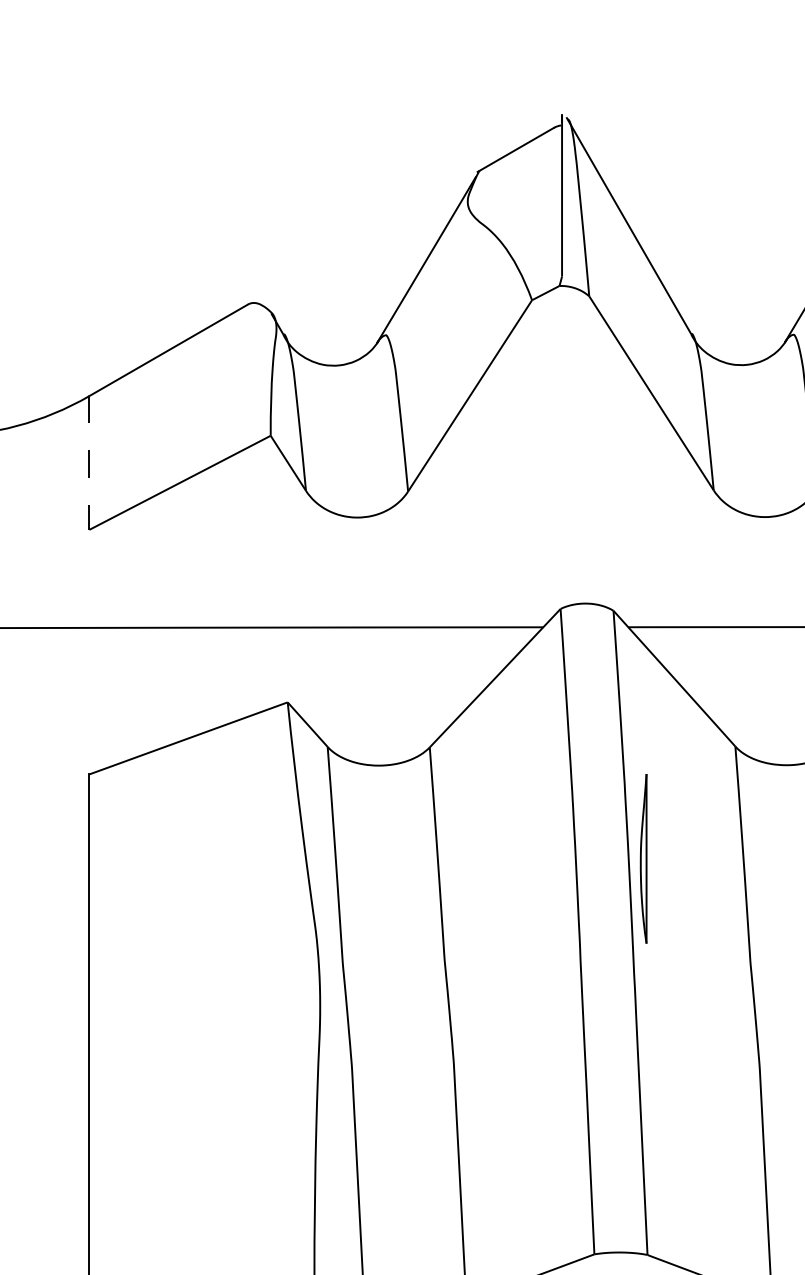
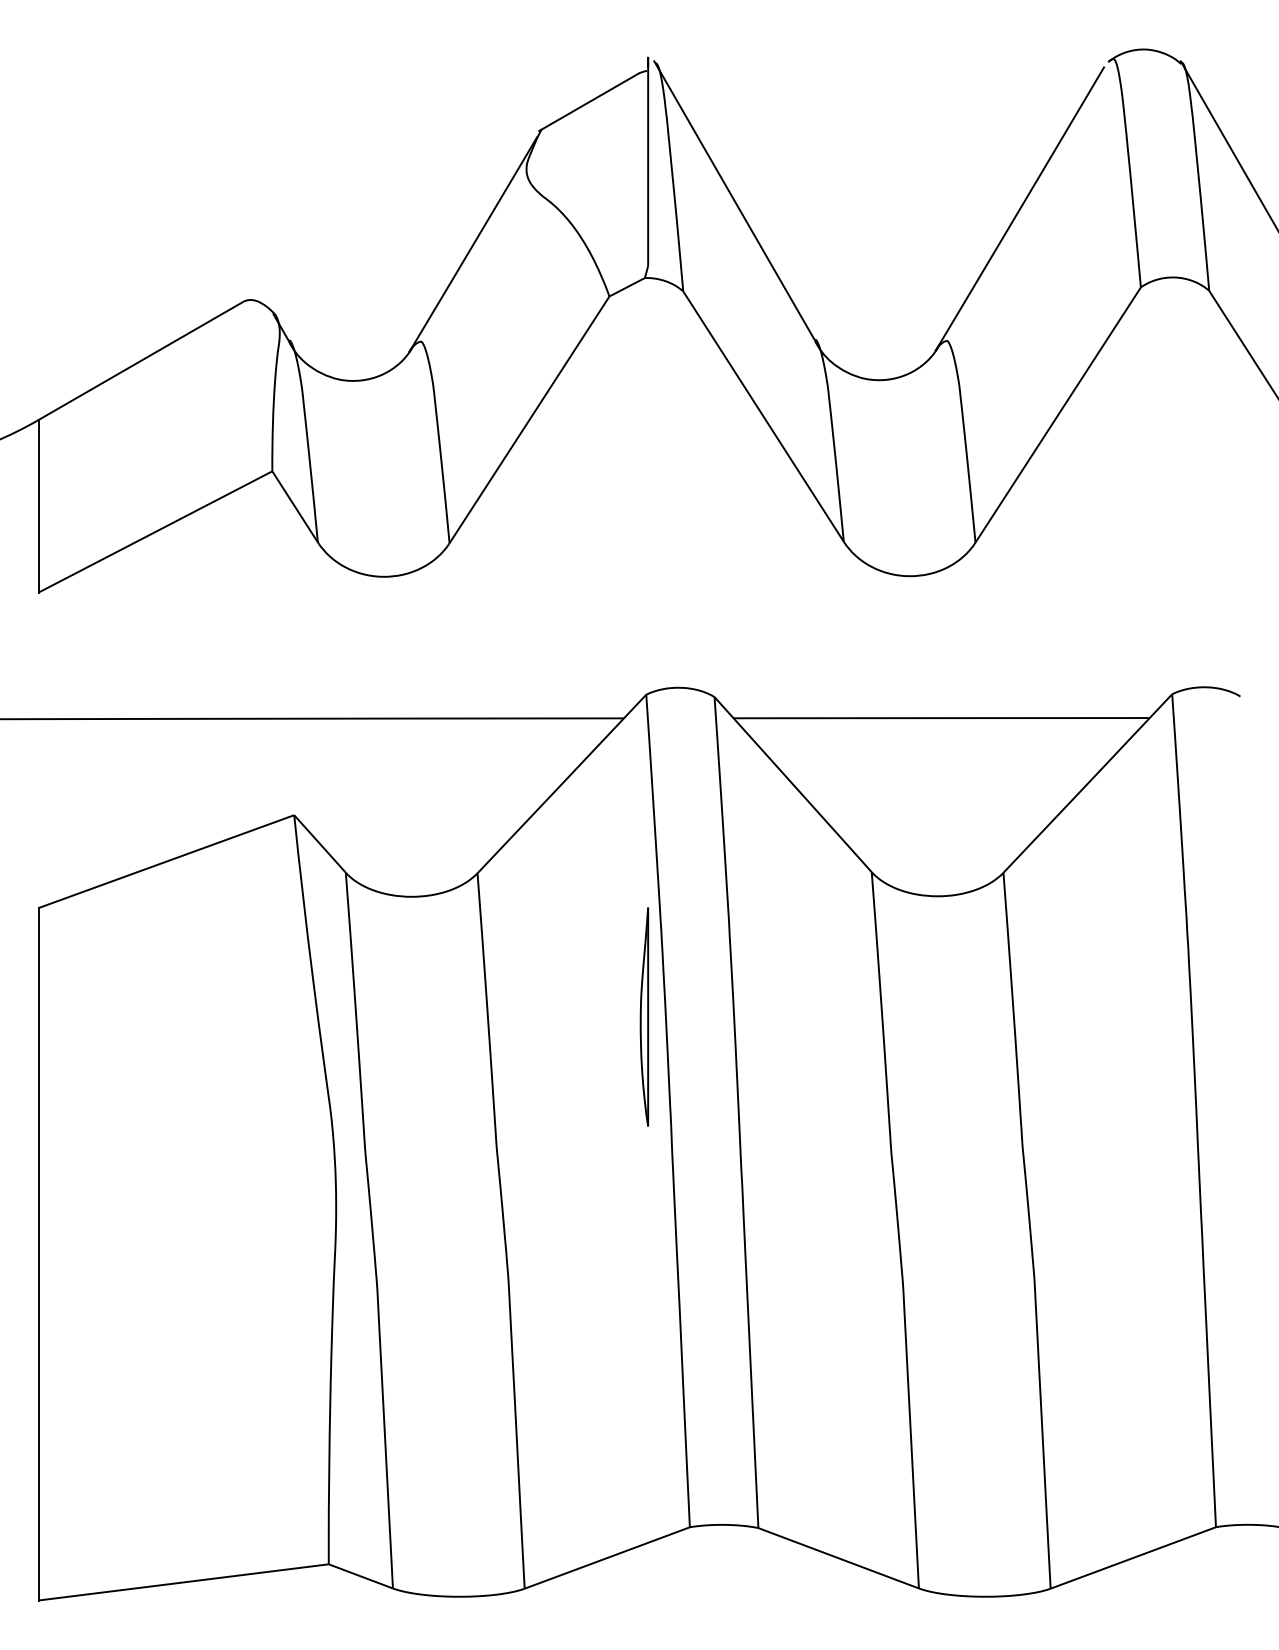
line: (89, 463) -> (38, 506), dashed -> solid
part: (643, 858) -> (644, 1016), moved

